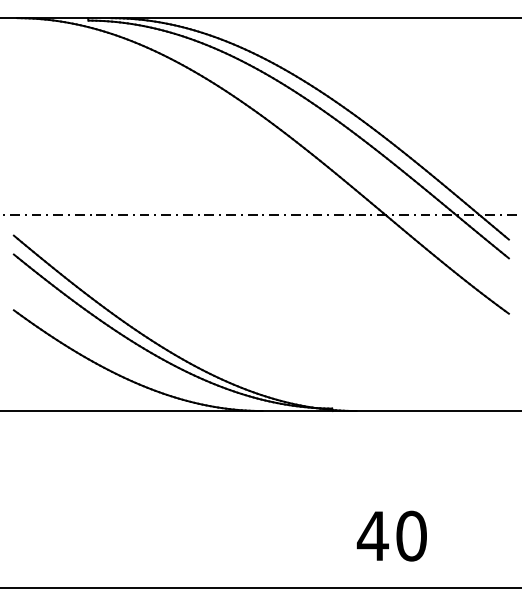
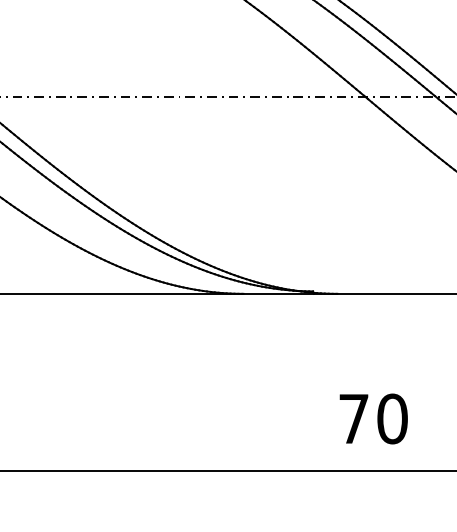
text: (372, 535) -> (353, 418), 40 -> 70

